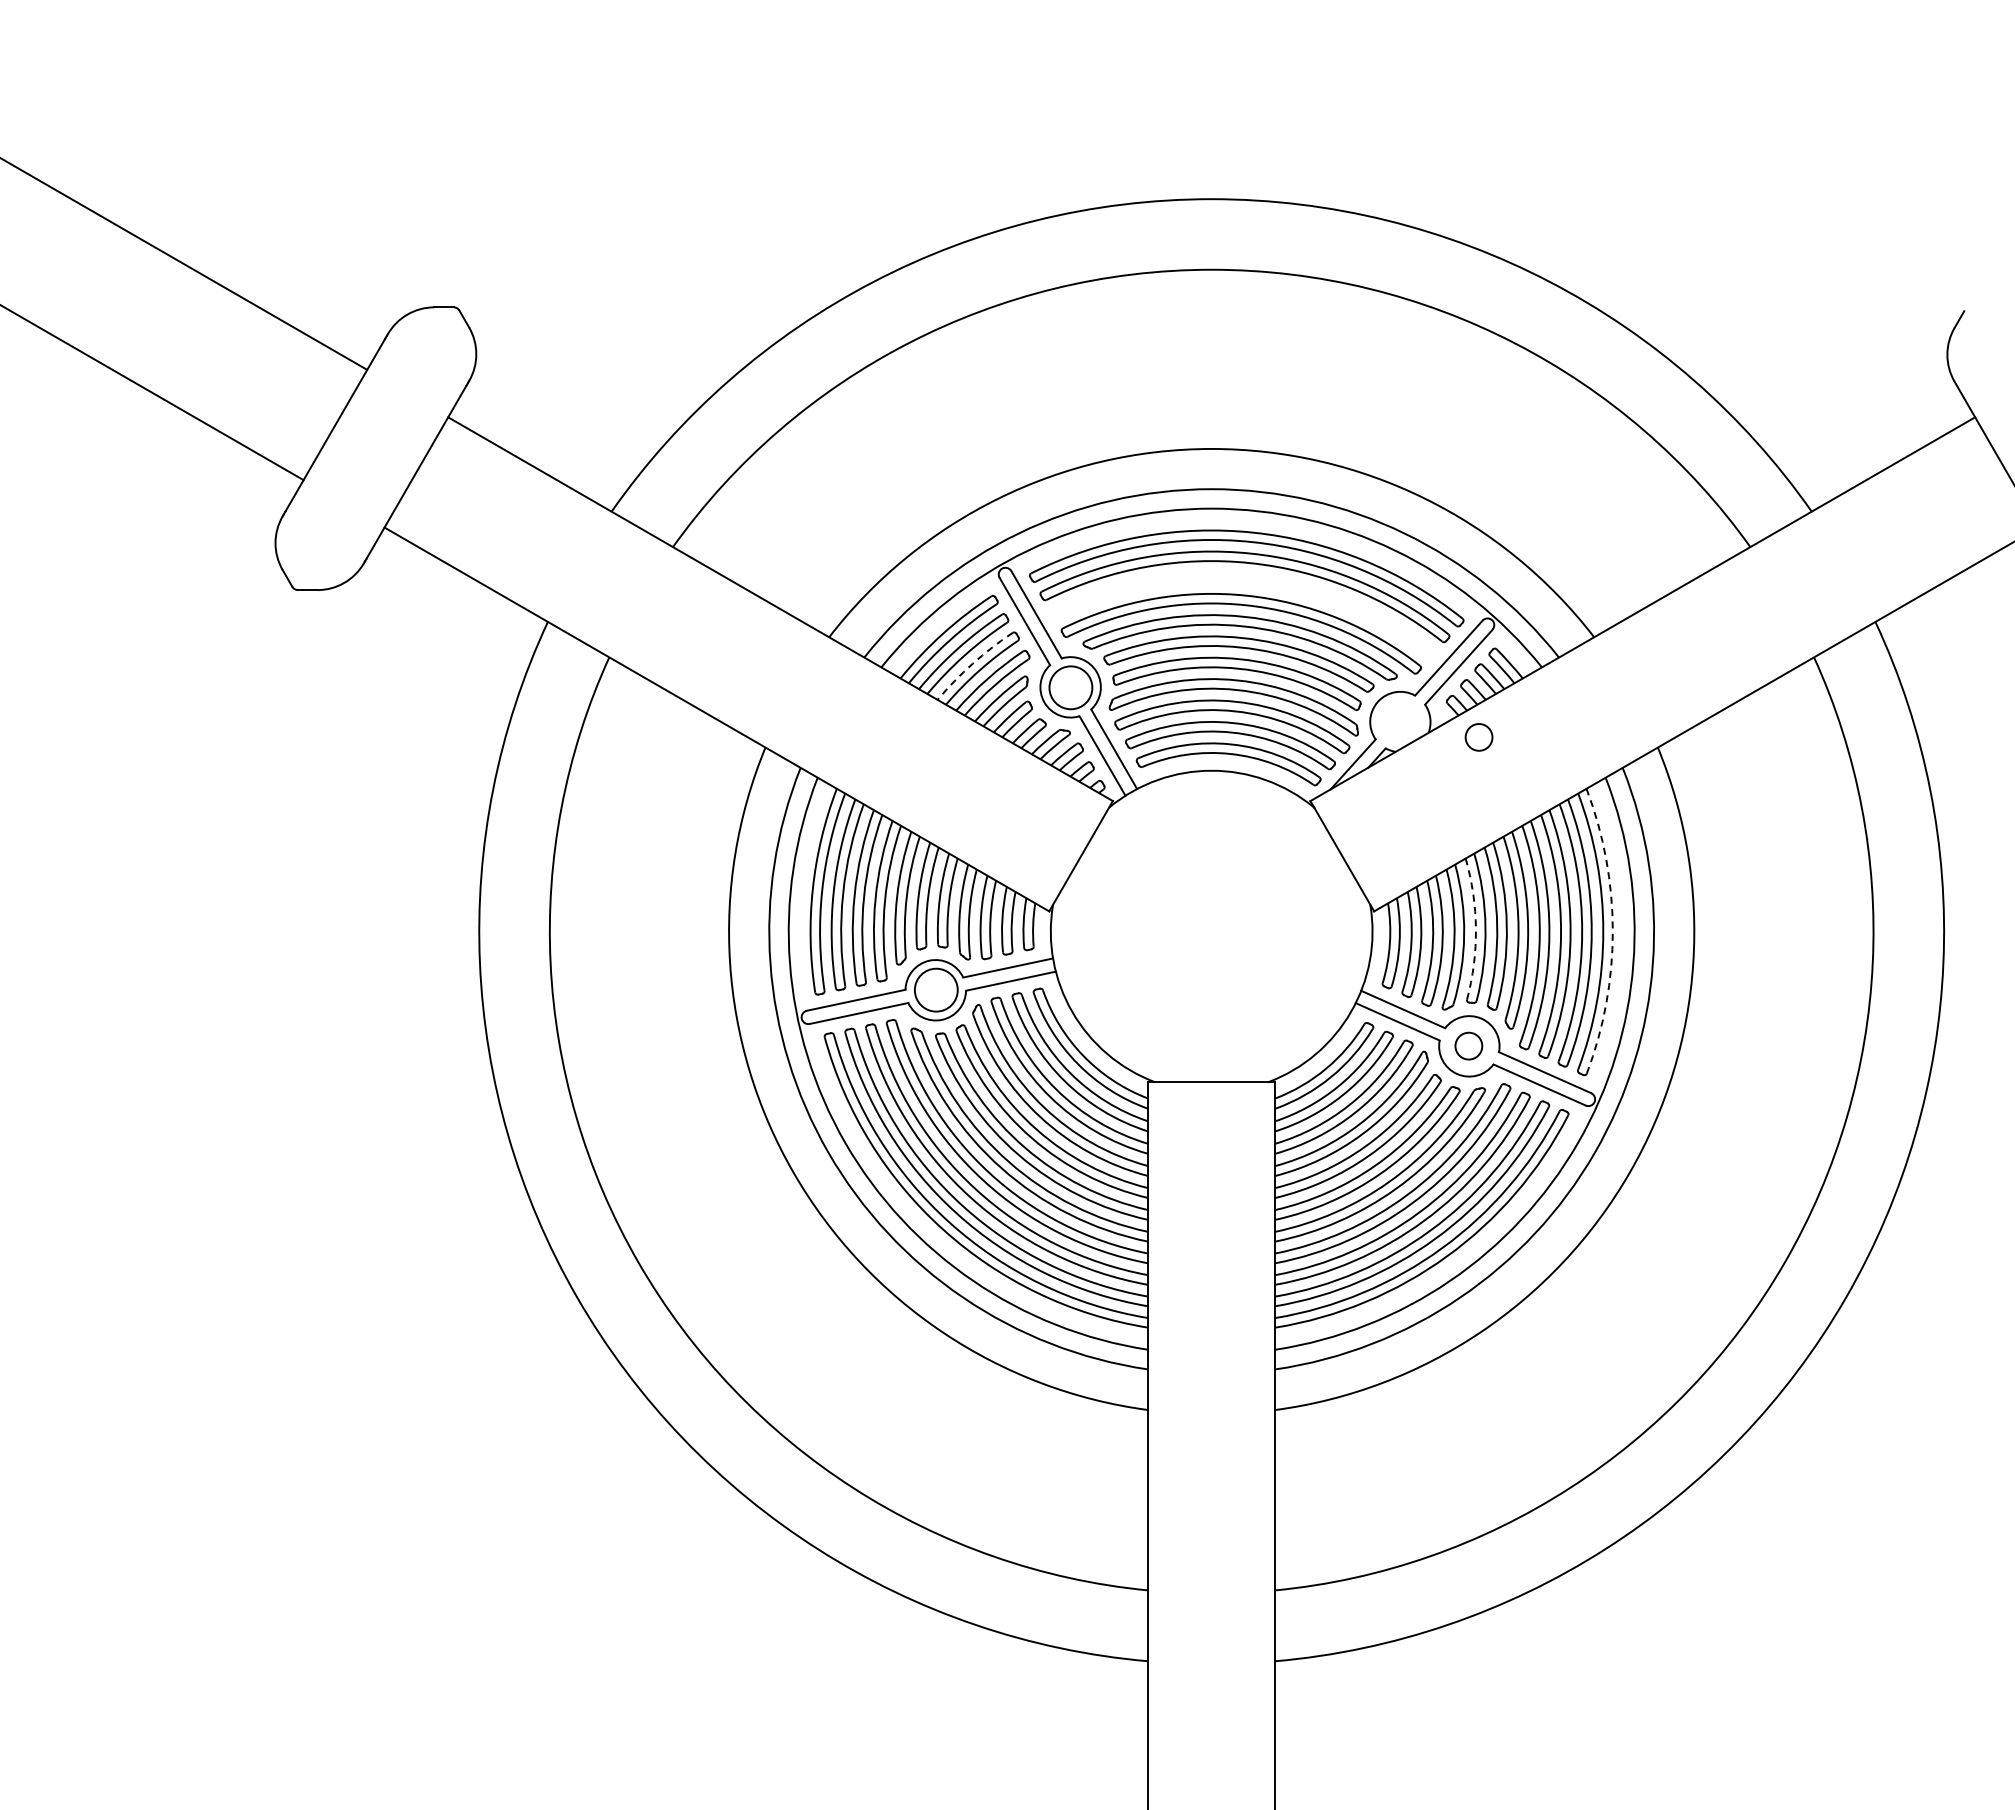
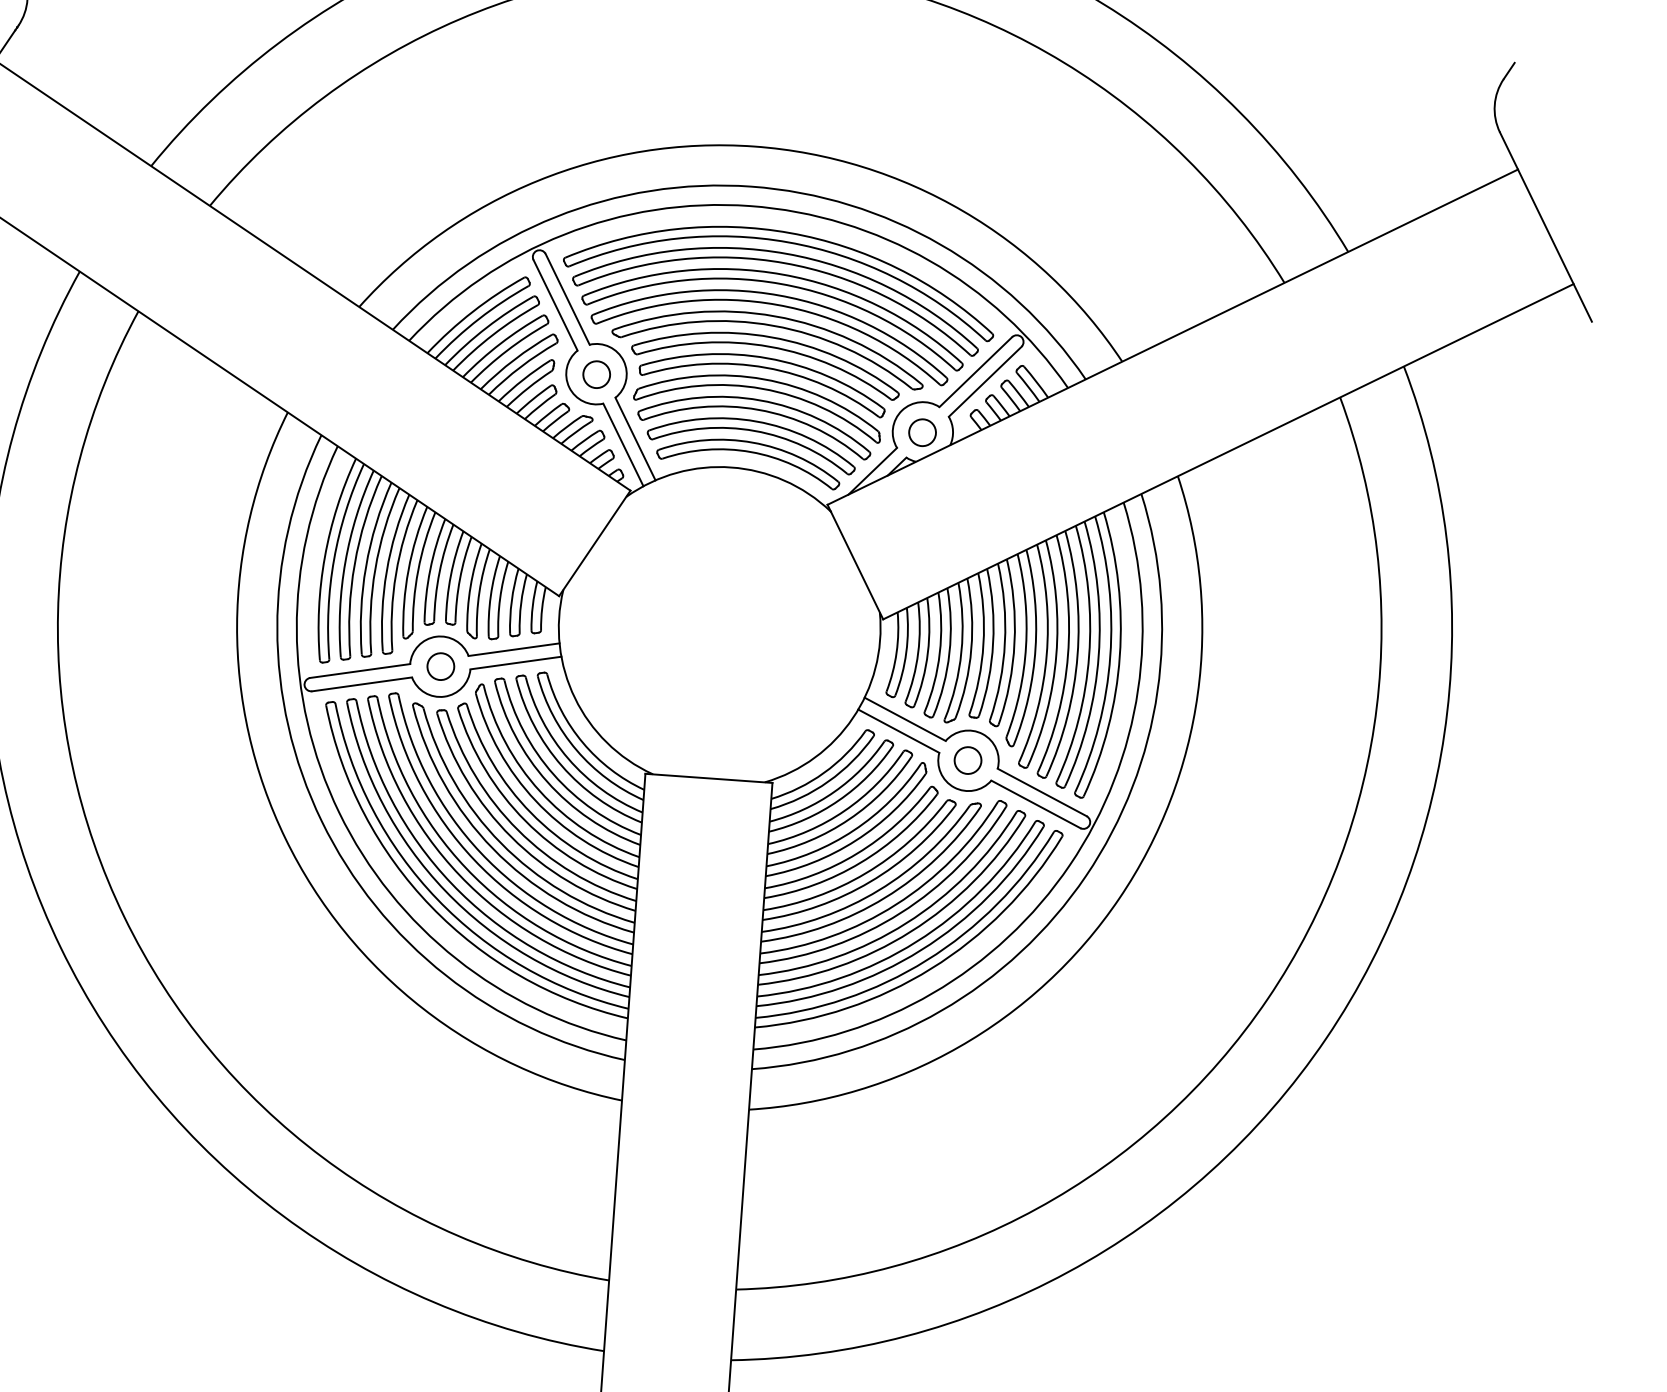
part: (1248, 585) -> (781, 285), added
arc: (972, 663) -> (500, 343), dashed -> solid
circle: (1070, 687) -> (596, 374), size x0.62
circle: (1478, 737) -> (921, 432), moved
arc: (1475, 929) -> (983, 644), dashed -> solid
arc: (1612, 931) -> (1119, 656), dashed -> solid
circle: (935, 989) -> (440, 665), size x0.62

